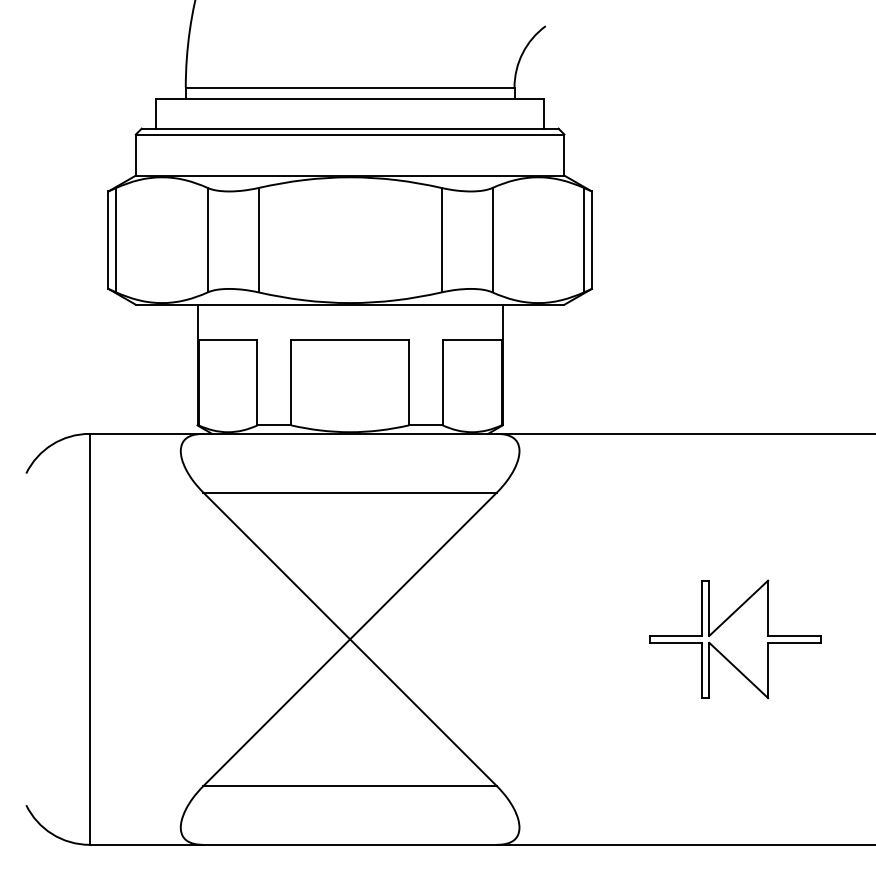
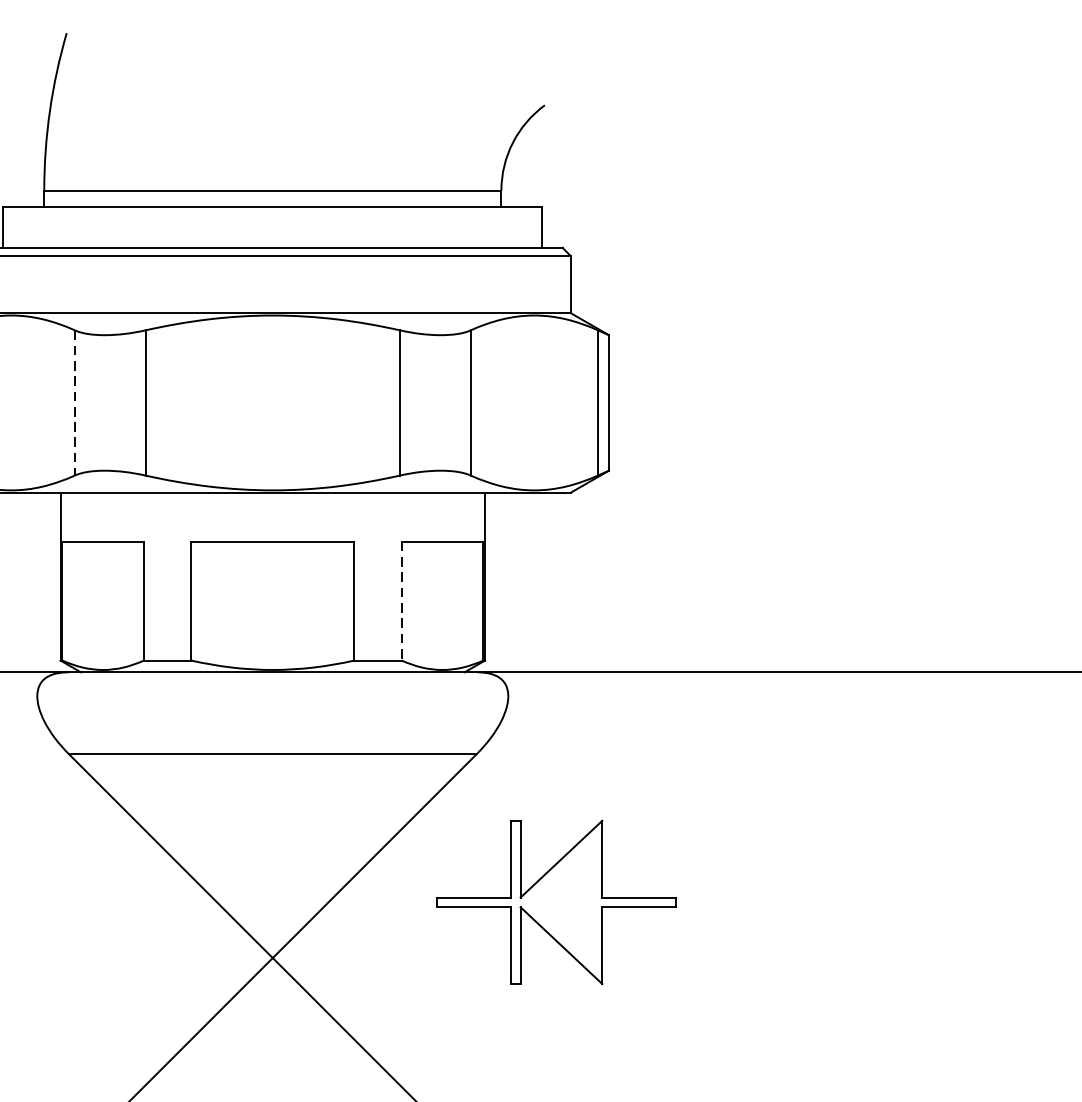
line: (207, 240) -> (74, 403), solid -> dashed
line: (442, 382) -> (401, 600), solid -> dashed
part: (735, 639) -> (556, 902), moved

